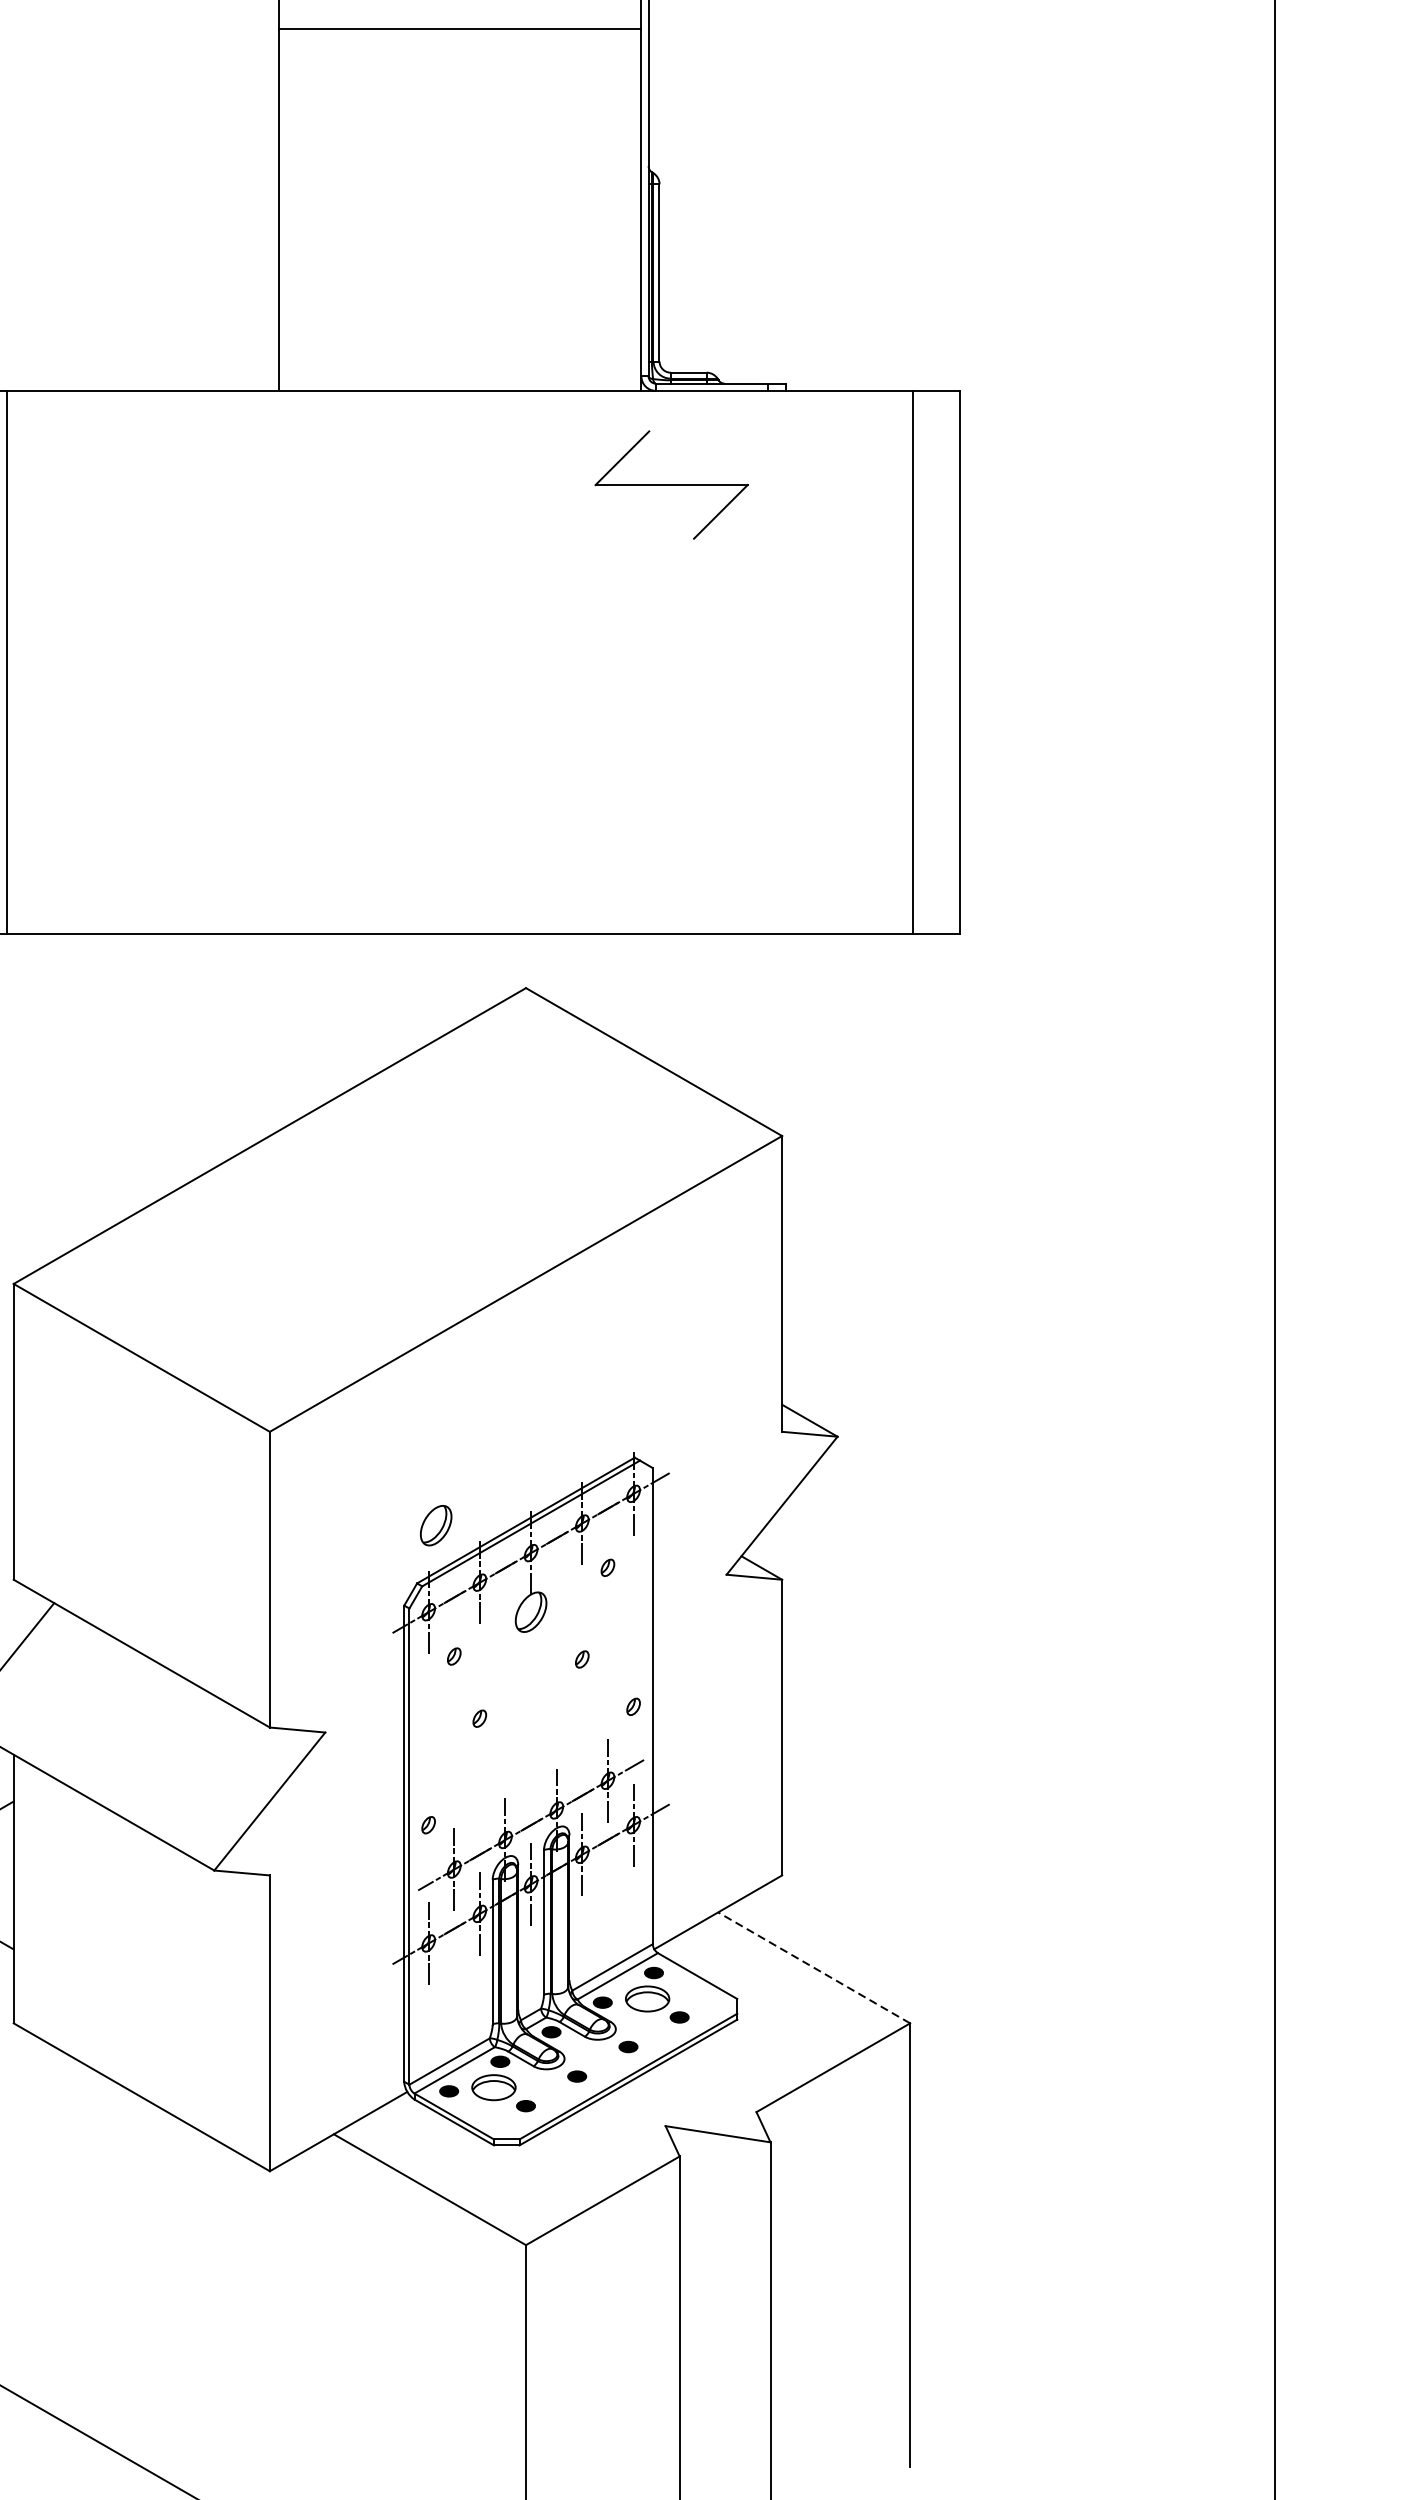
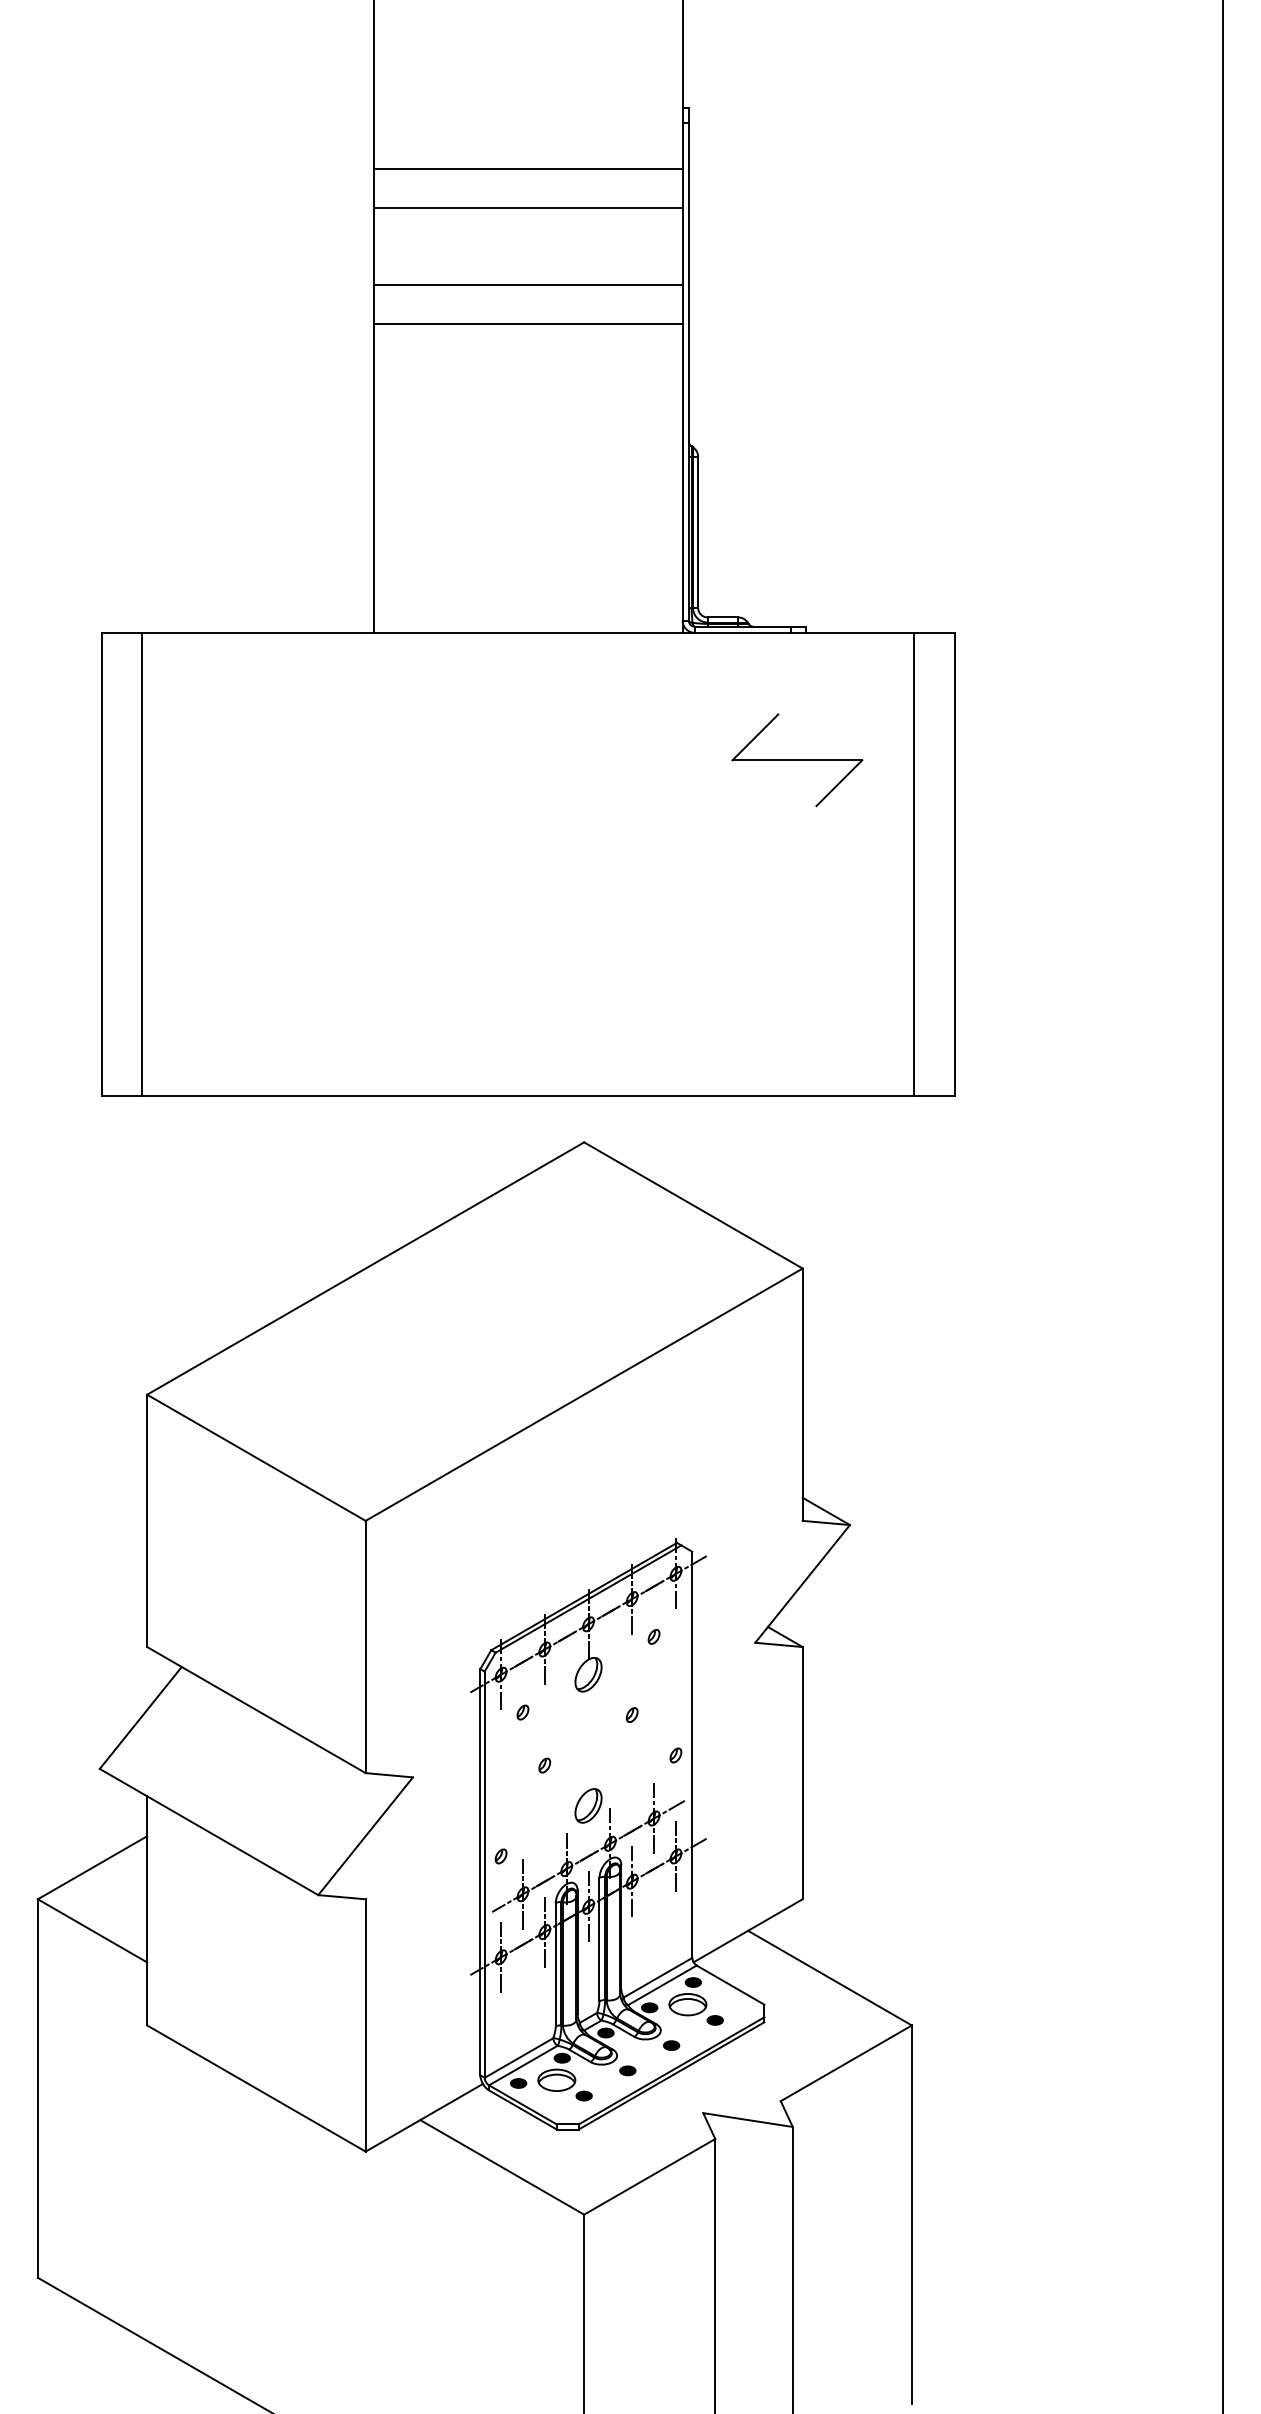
part: (671, 485) -> (797, 760), moved
part: (436, 1525) -> (588, 1805), moved
line: (813, 1968) -> (829, 1978), dashed -> solid

